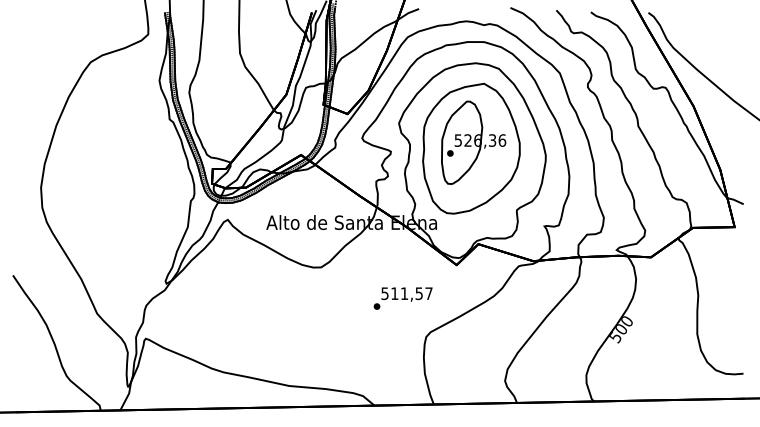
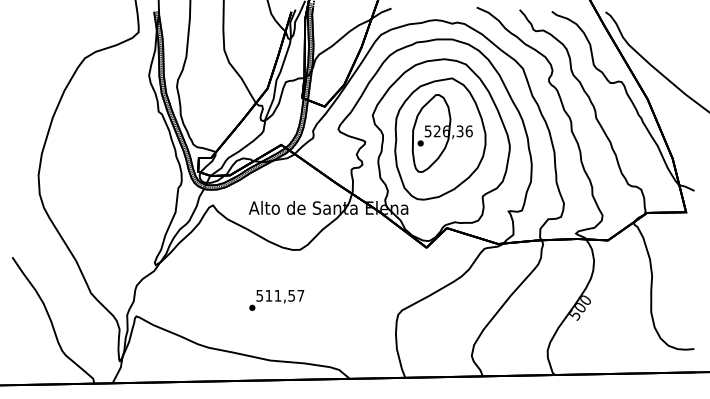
text: (402, 298) -> (276, 300), moved

